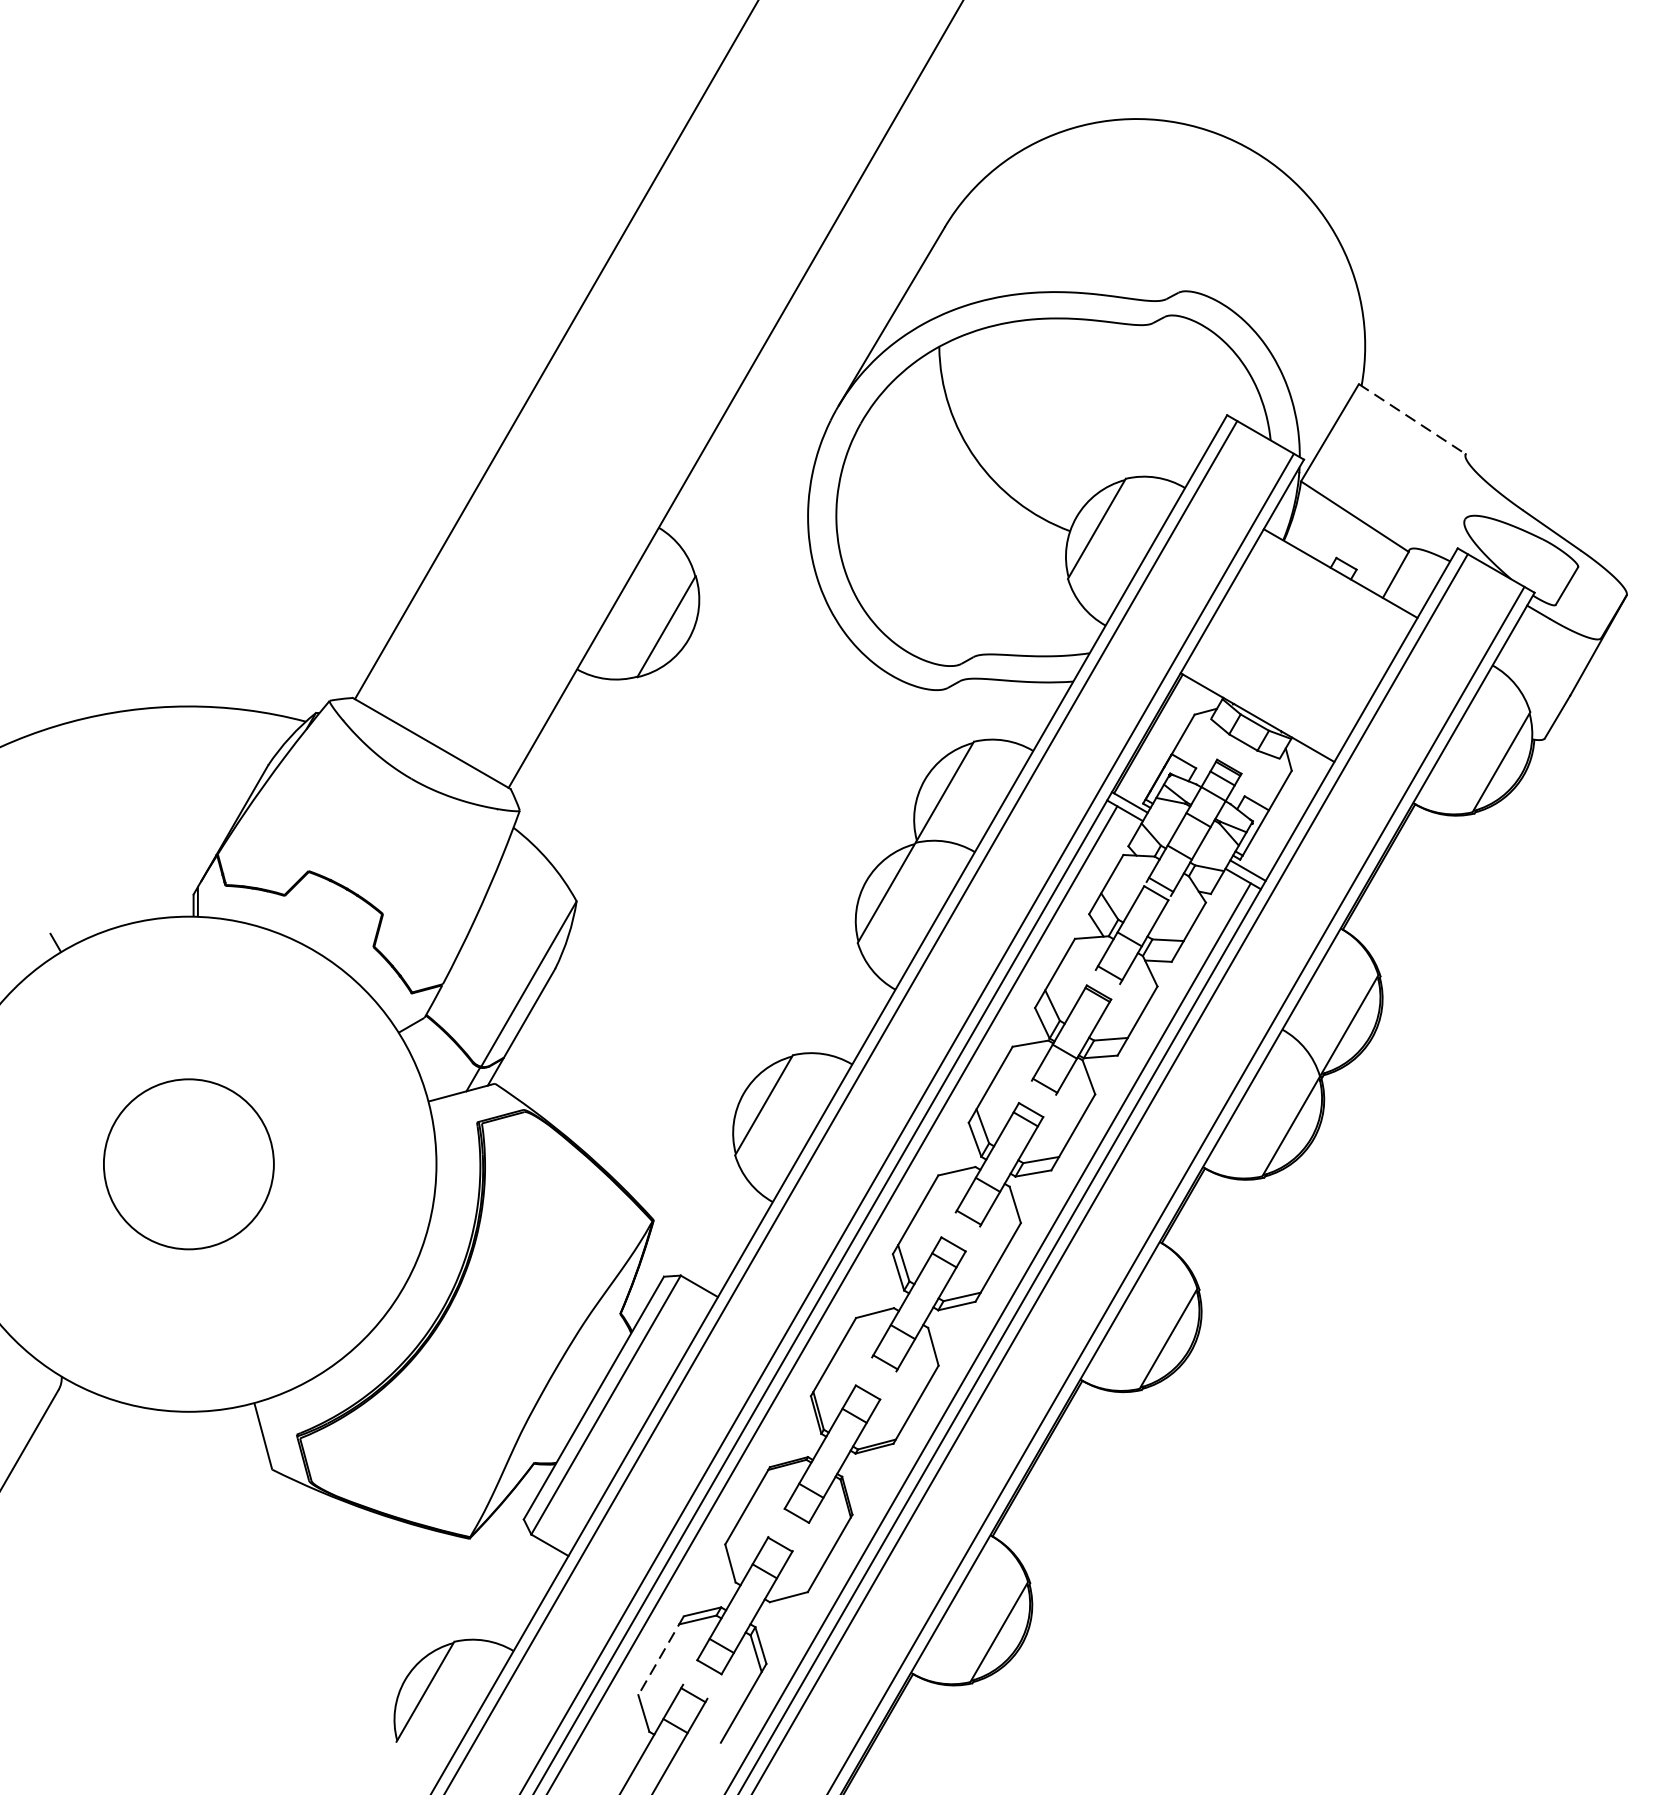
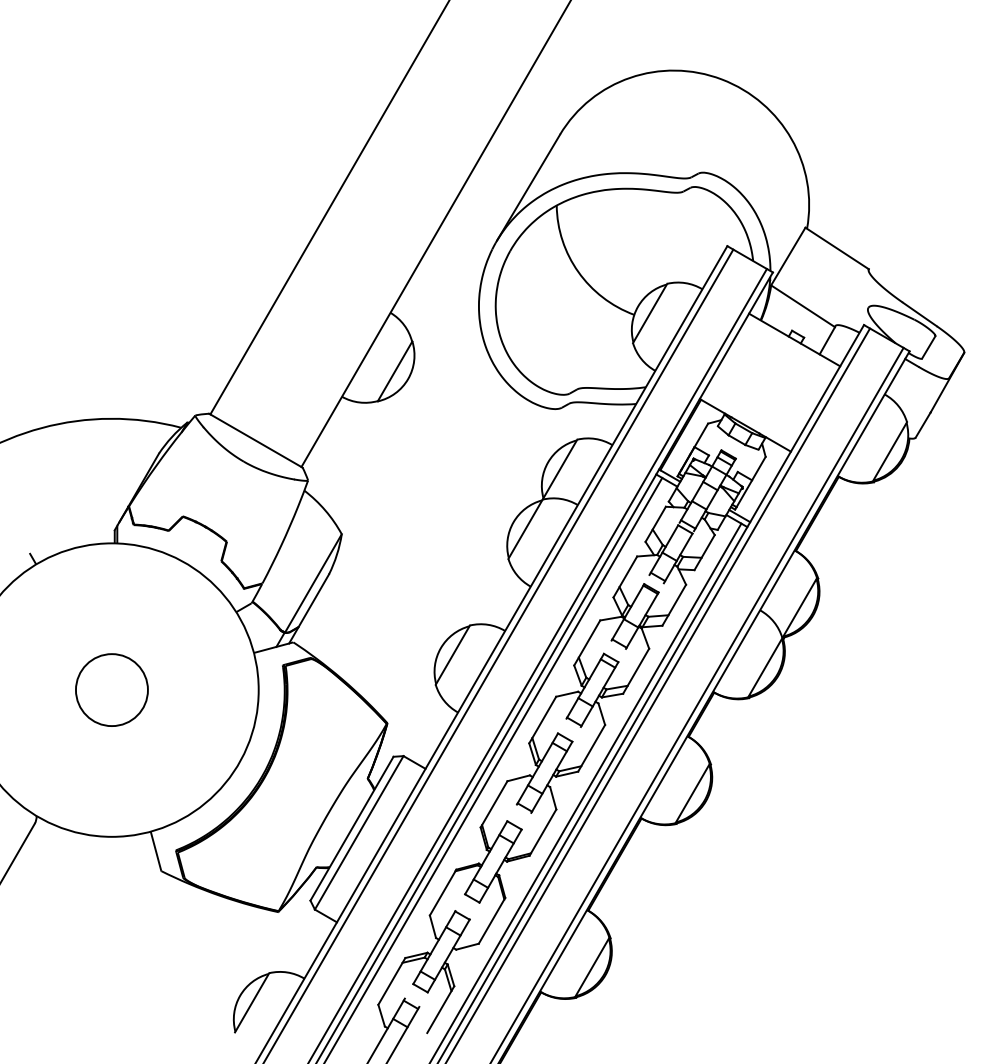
line: (1412, 419) -> (837, 248), dashed -> solid
circle: (188, 1163) -> (111, 689), size x0.71
line: (660, 1655) -> (391, 981), dashed -> solid

